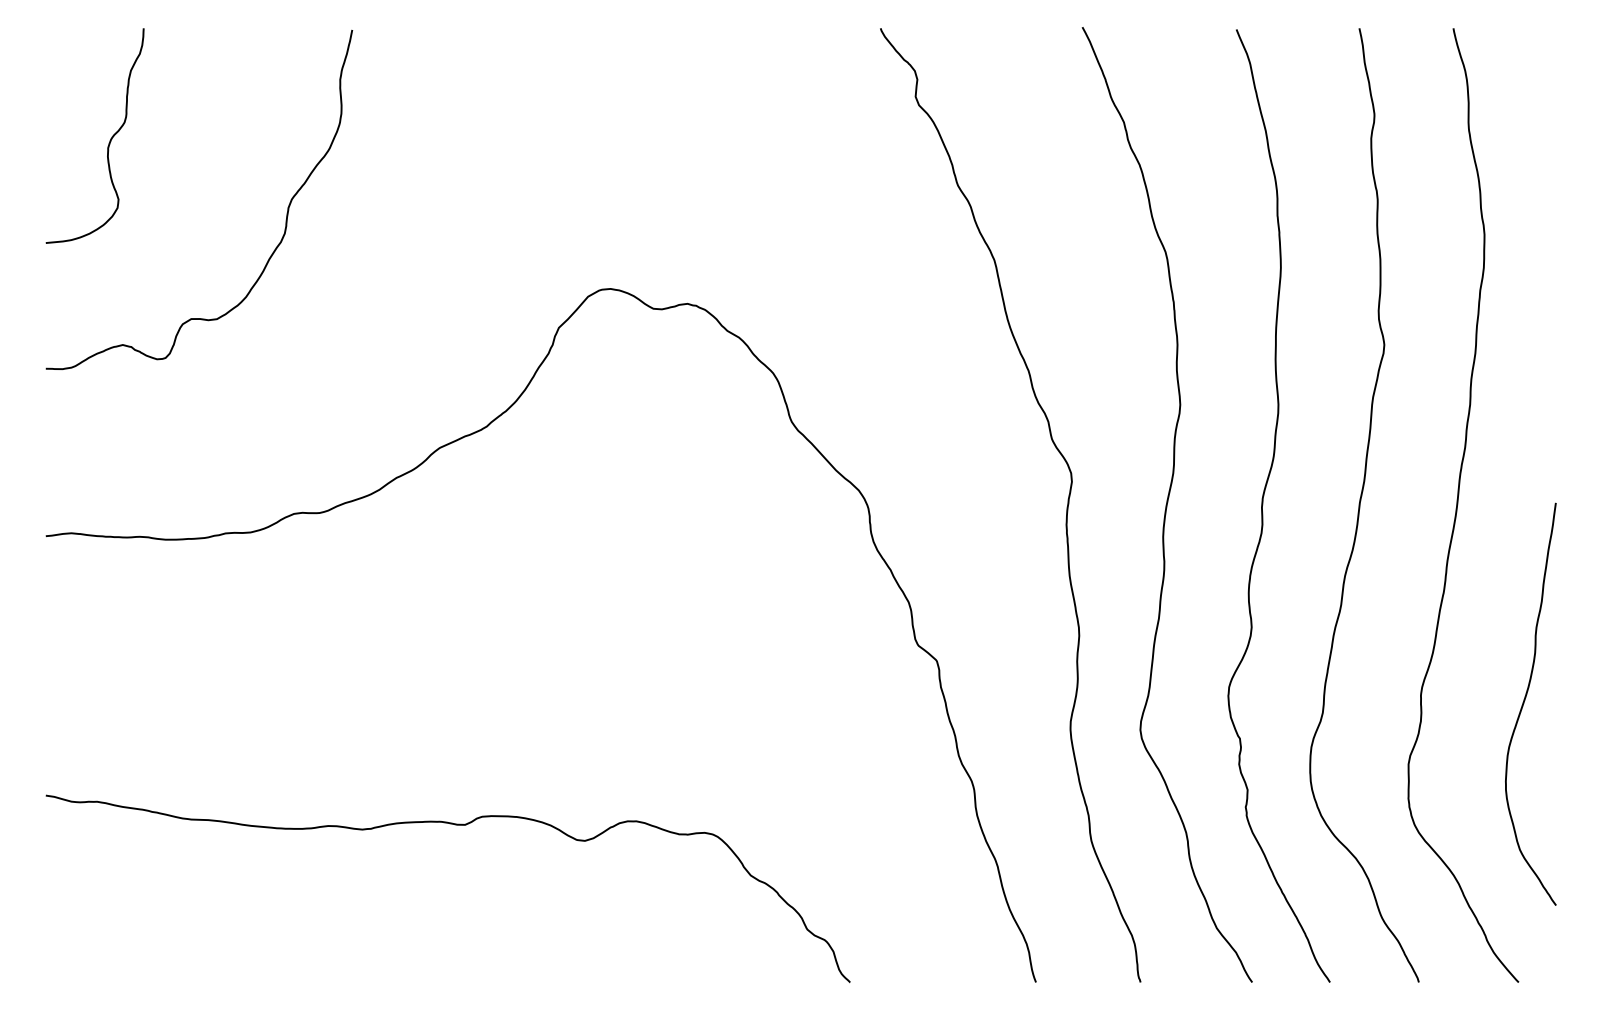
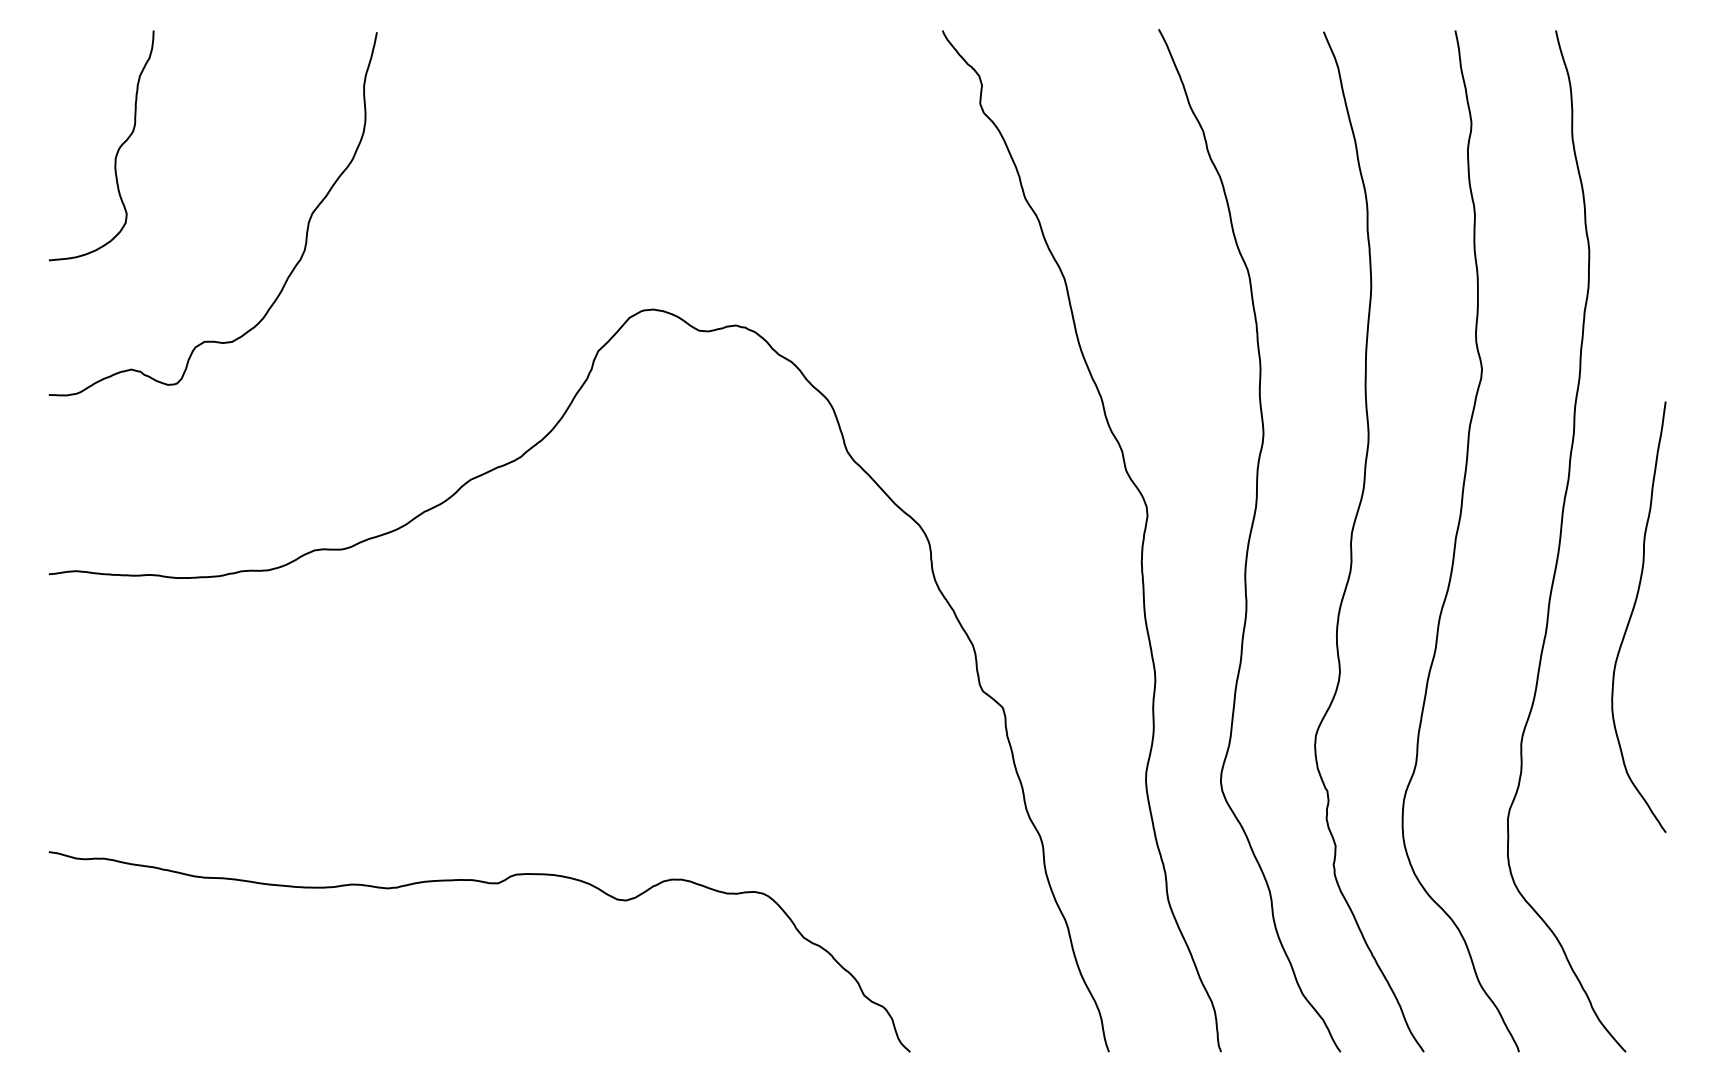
curve: (1525, 700) -> (1633, 613), moved

